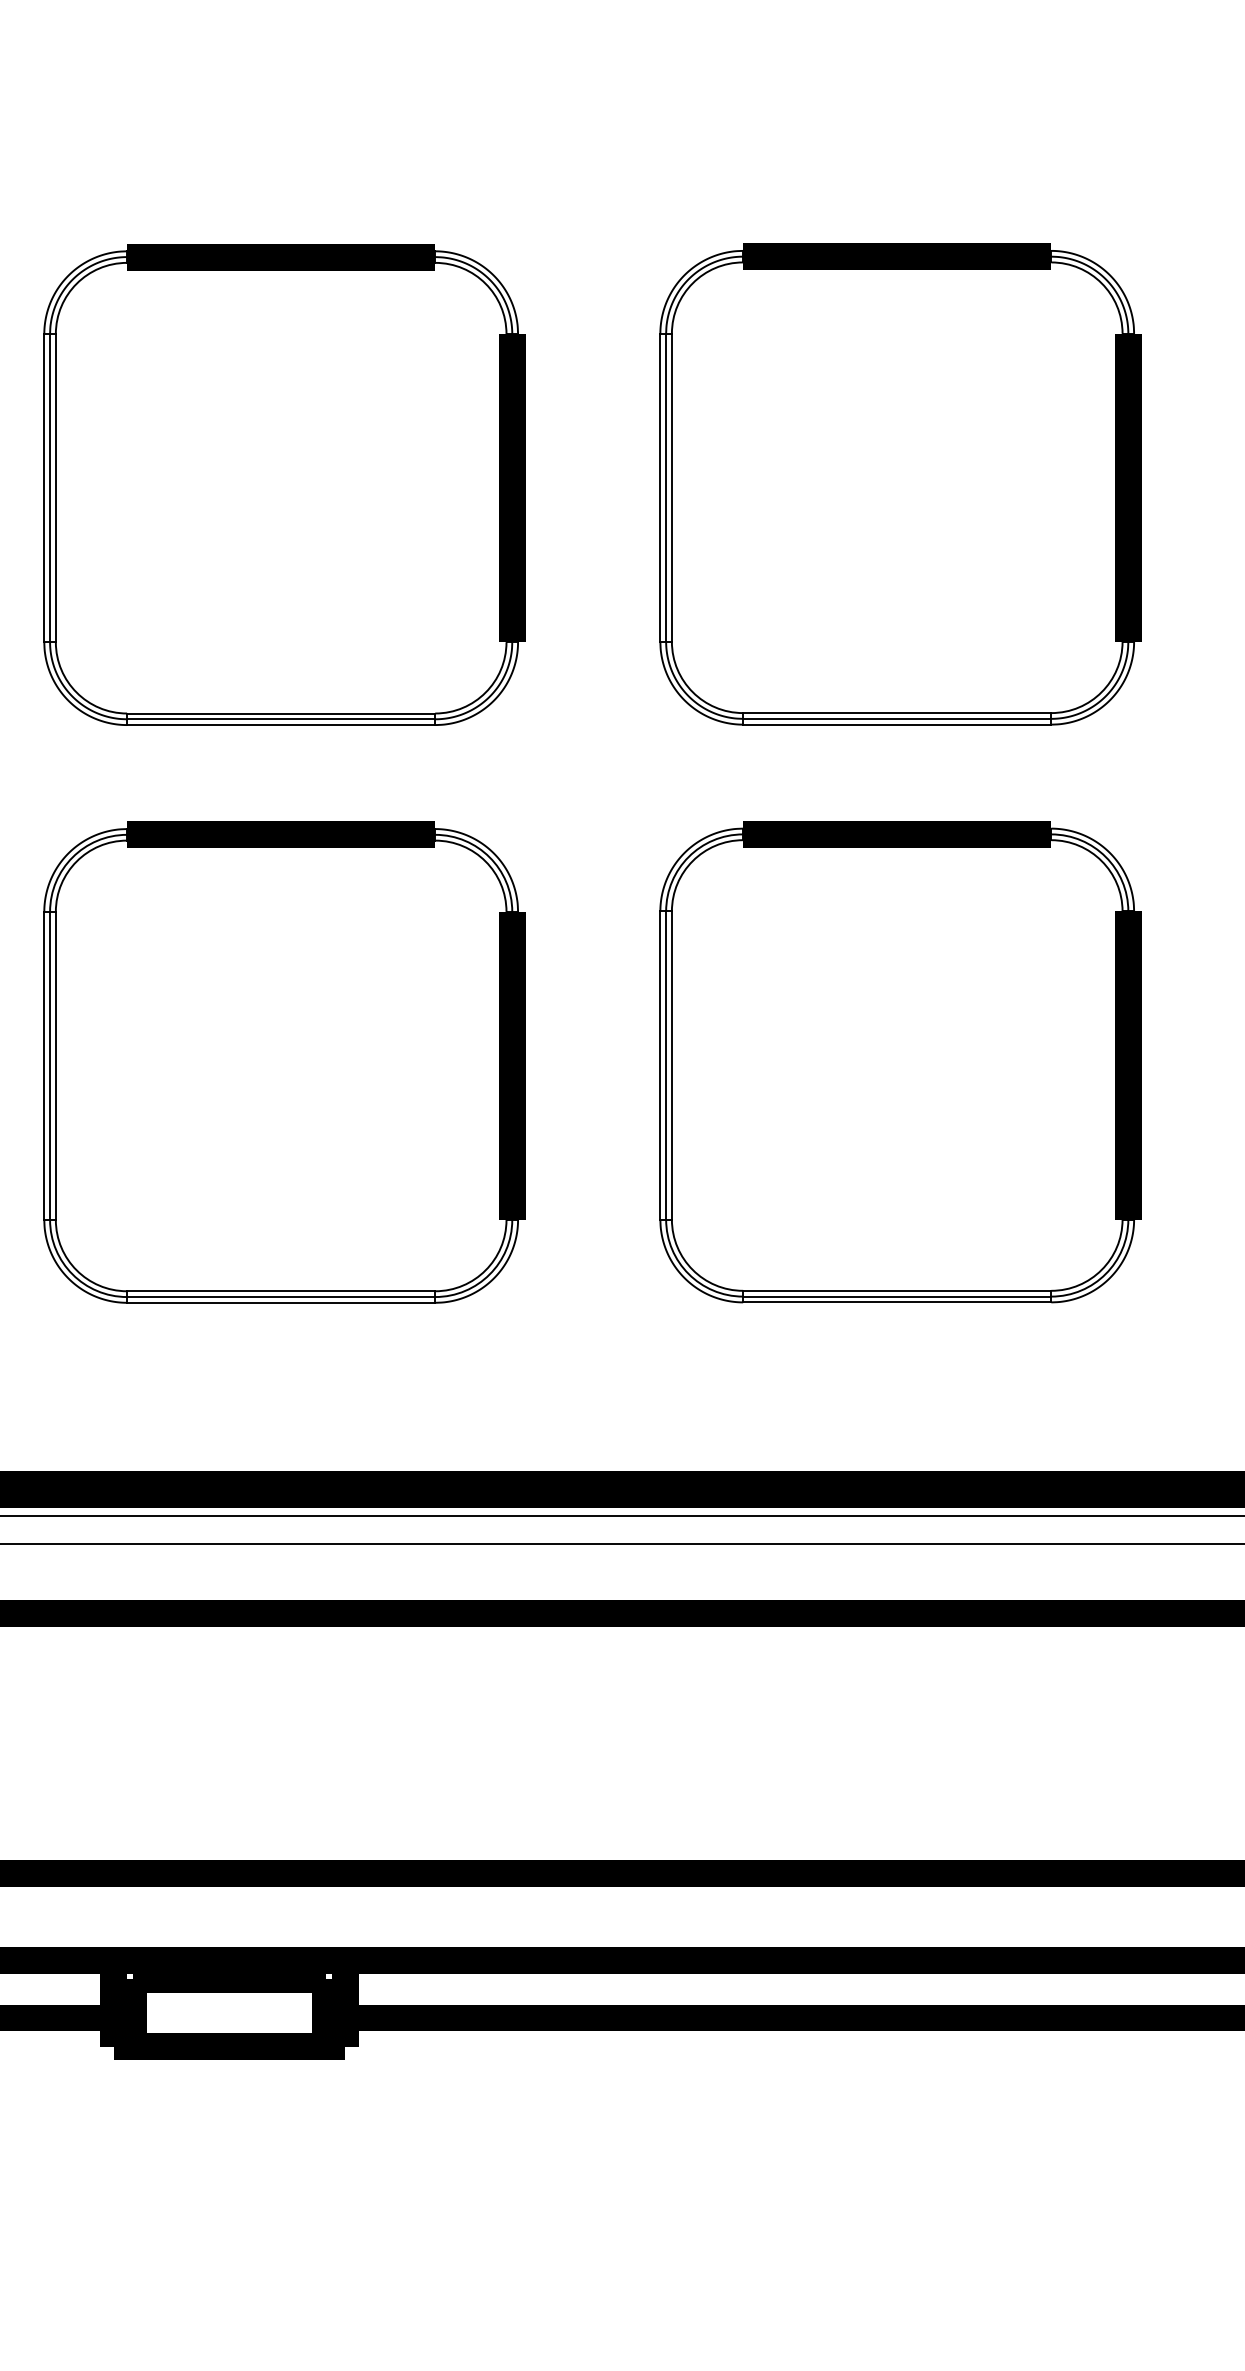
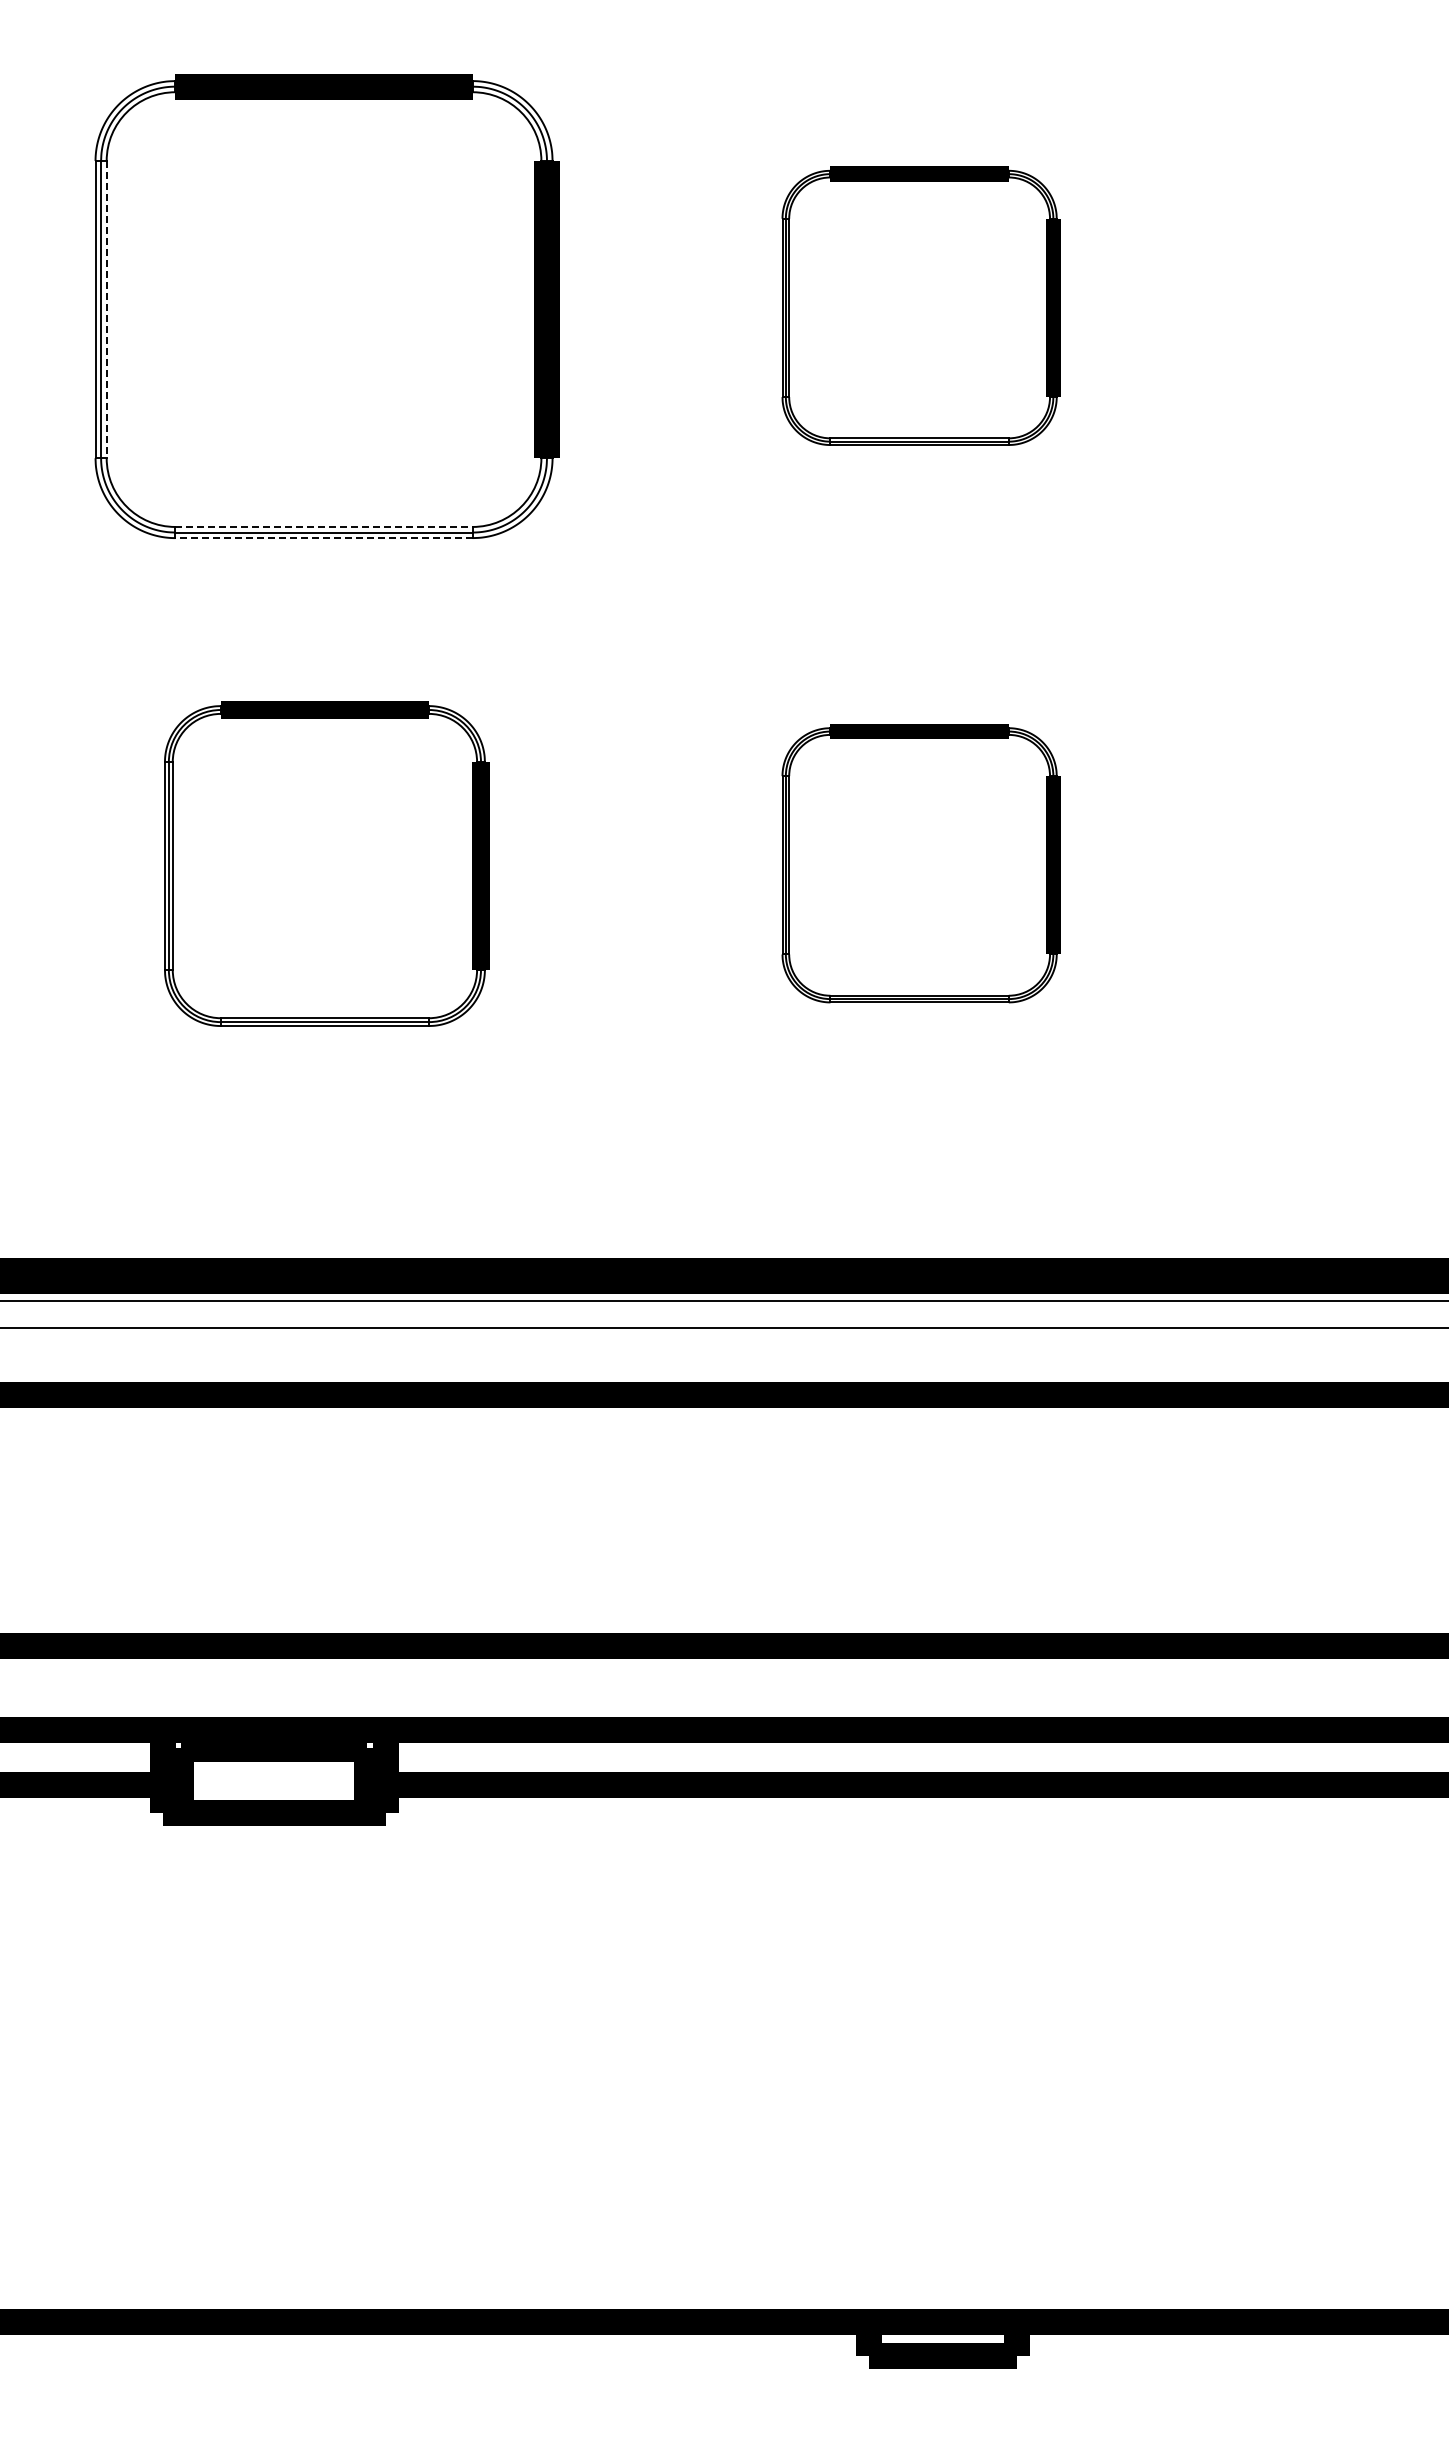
part: (900, 483) -> (921, 305), size x0.6
line: (55, 488) -> (106, 309), solid -> dashed
line: (281, 713) -> (324, 526), solid -> dashed
line: (281, 725) -> (324, 538), solid -> dashed
part: (283, 1062) -> (326, 863), size x0.7
part: (900, 1062) -> (921, 863), size x0.6

